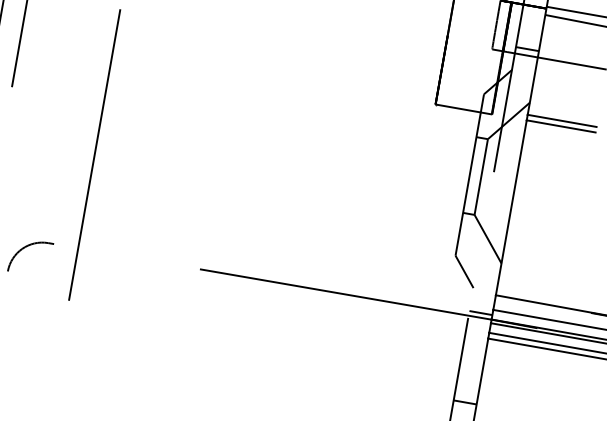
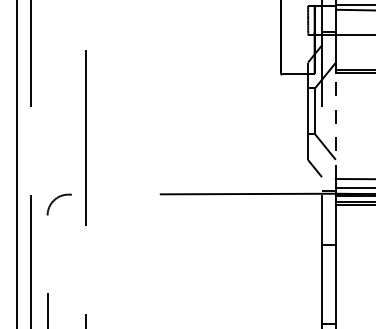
line: (510, 208) -> (335, 126), solid -> dashed

